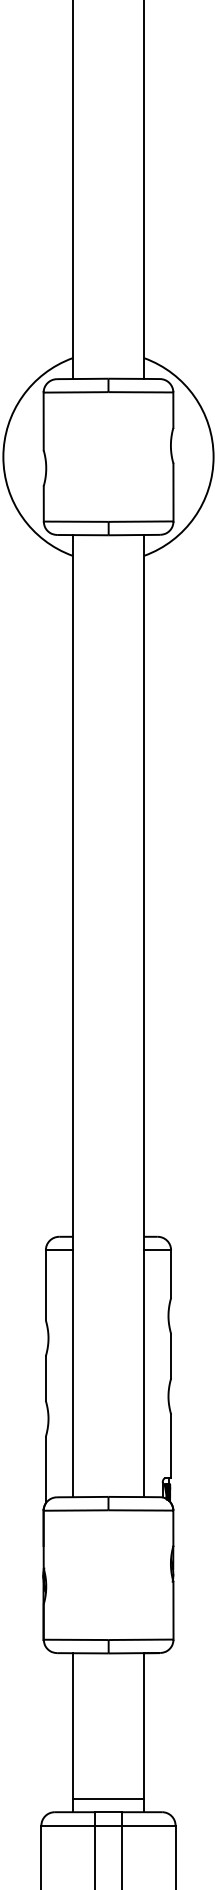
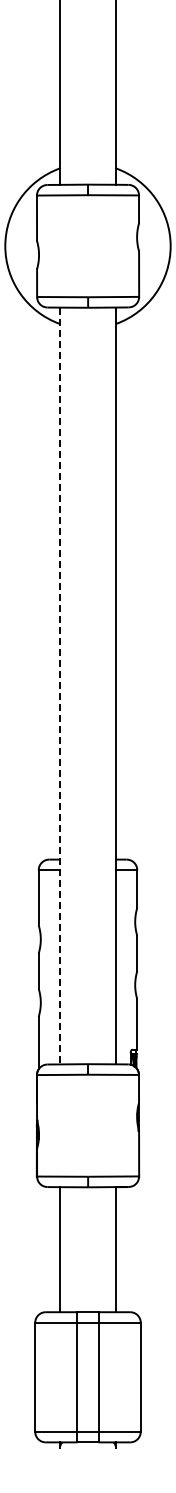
line: (72, 1016) -> (59, 686), solid -> dashed
line: (107, 1798) -> (87, 1301), removed

